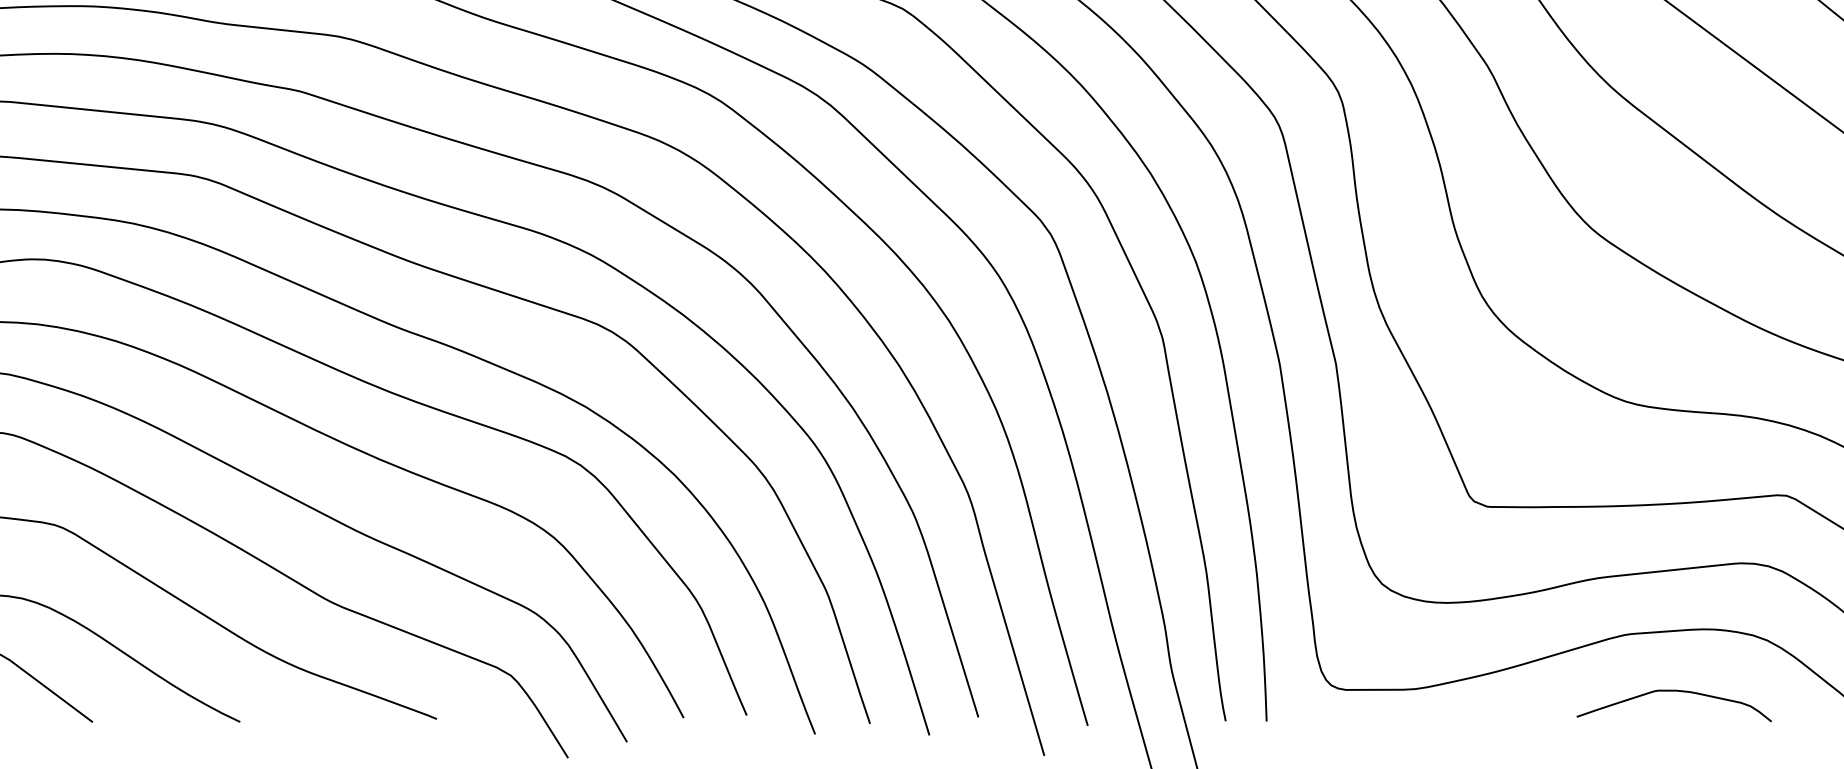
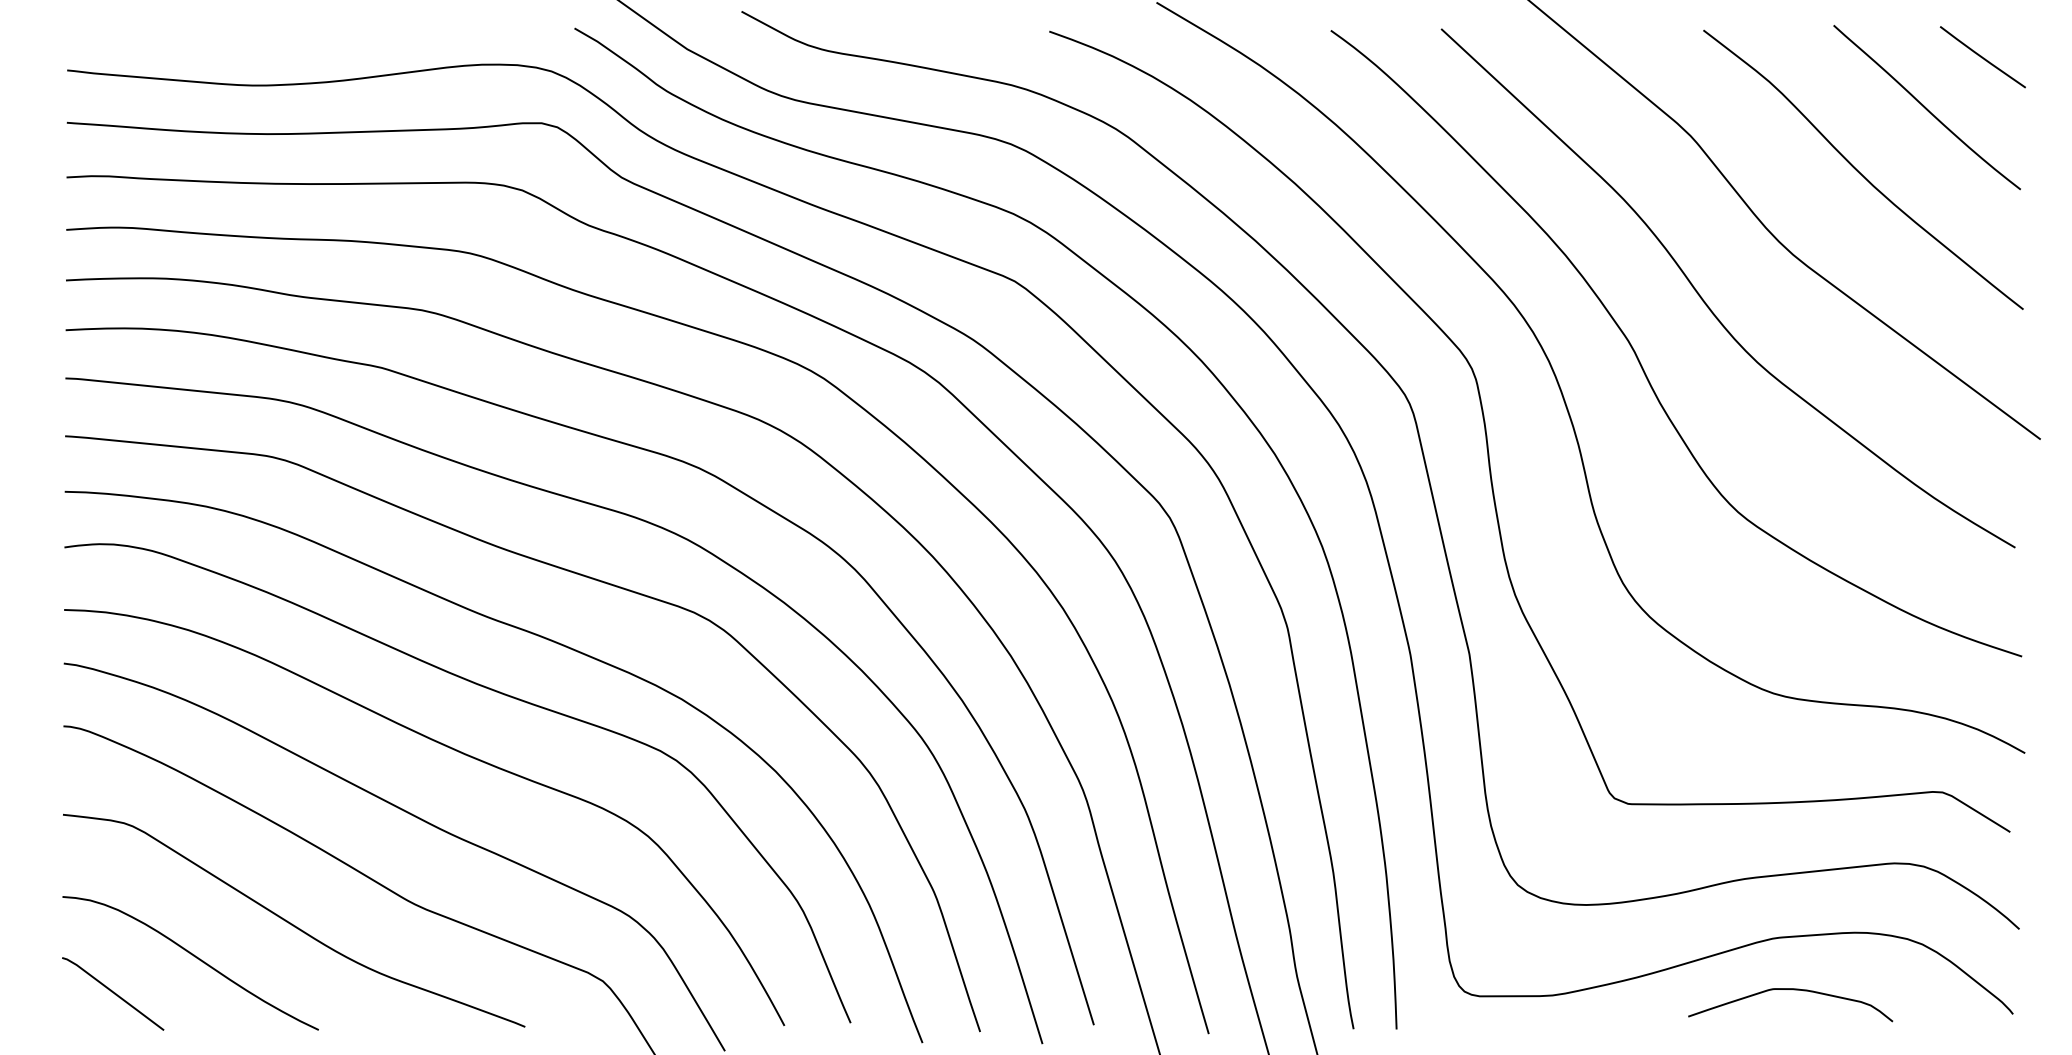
curve: (1676, 691) -> (1793, 990), moved

